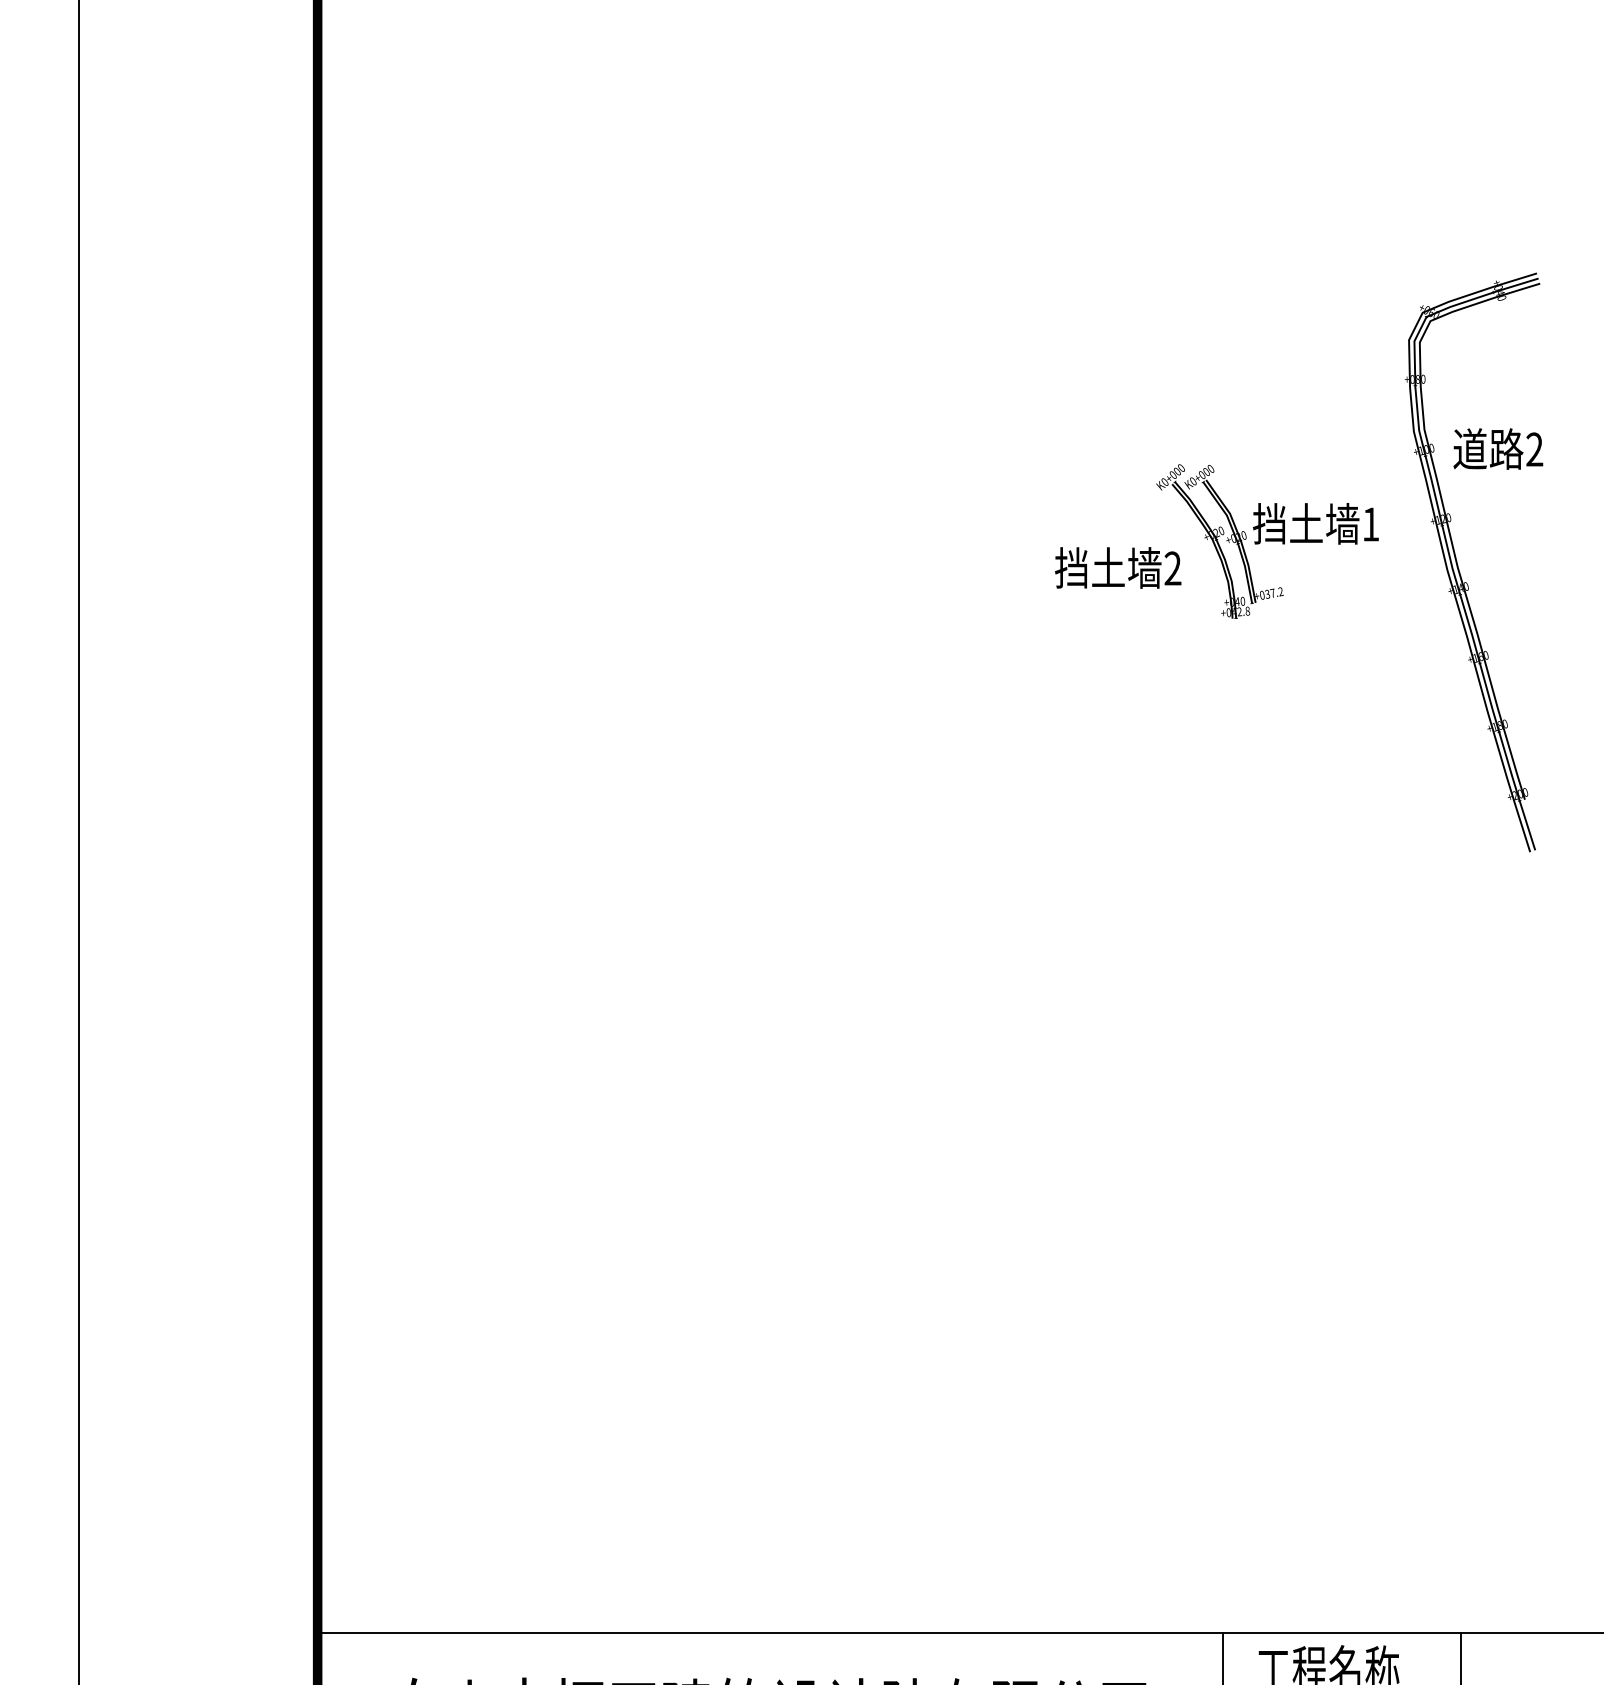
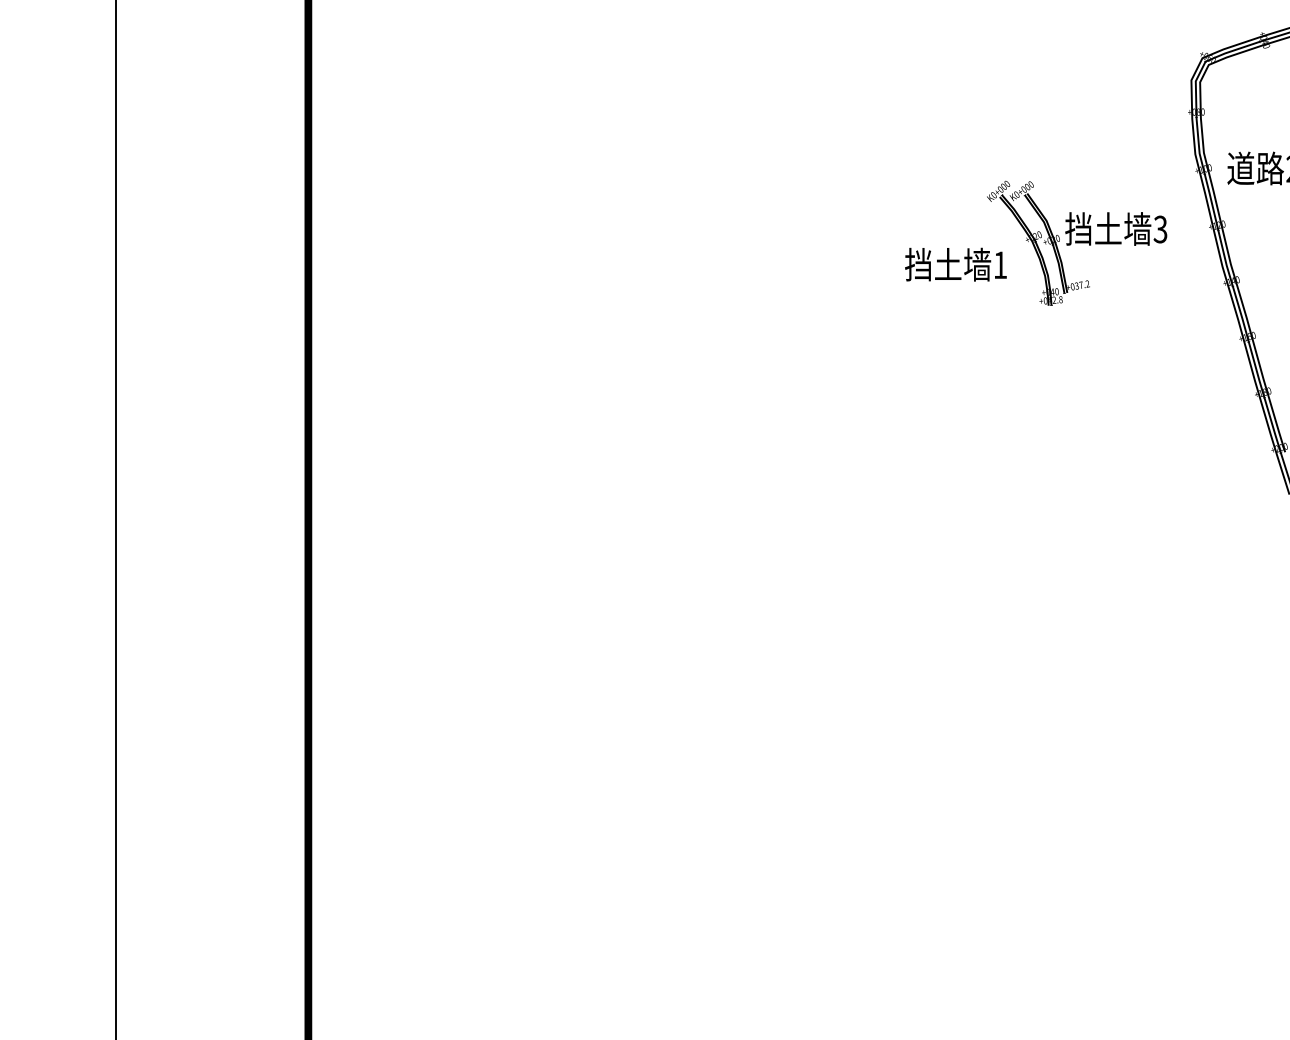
text: (1370, 524) -> (1160, 229), 1 -> 3
text: (1172, 568) -> (1000, 265), 2 -> 1

